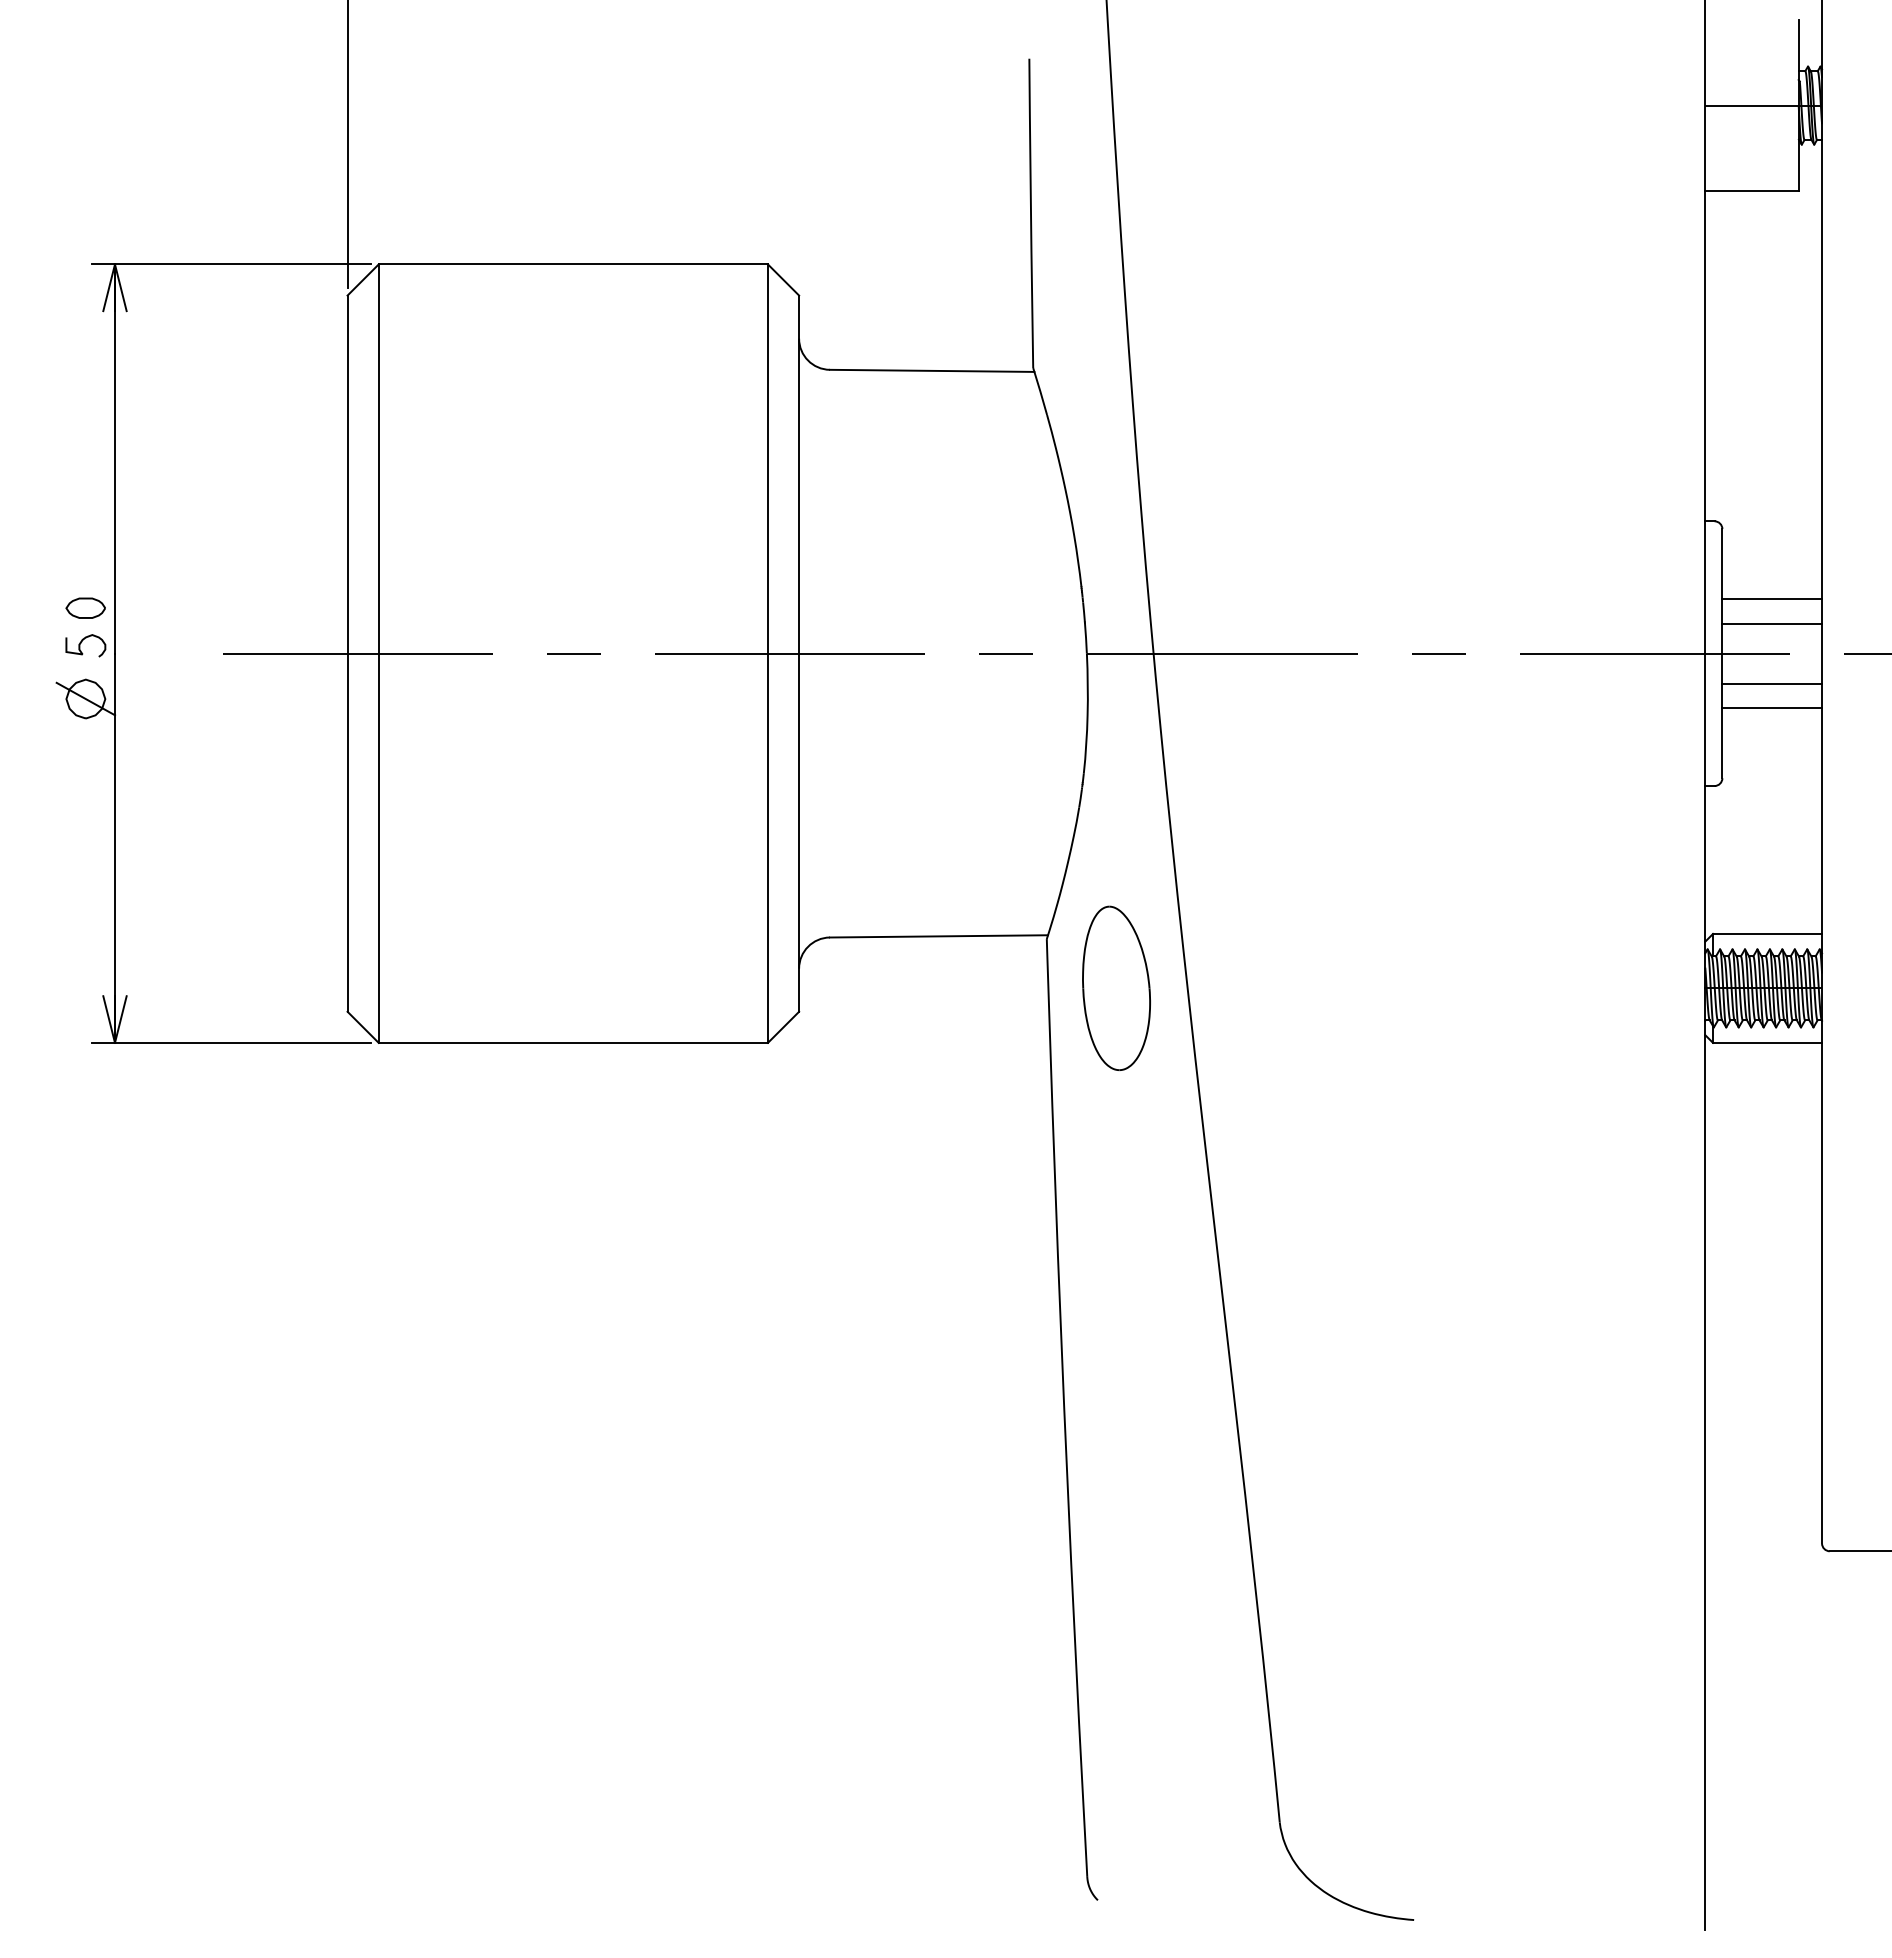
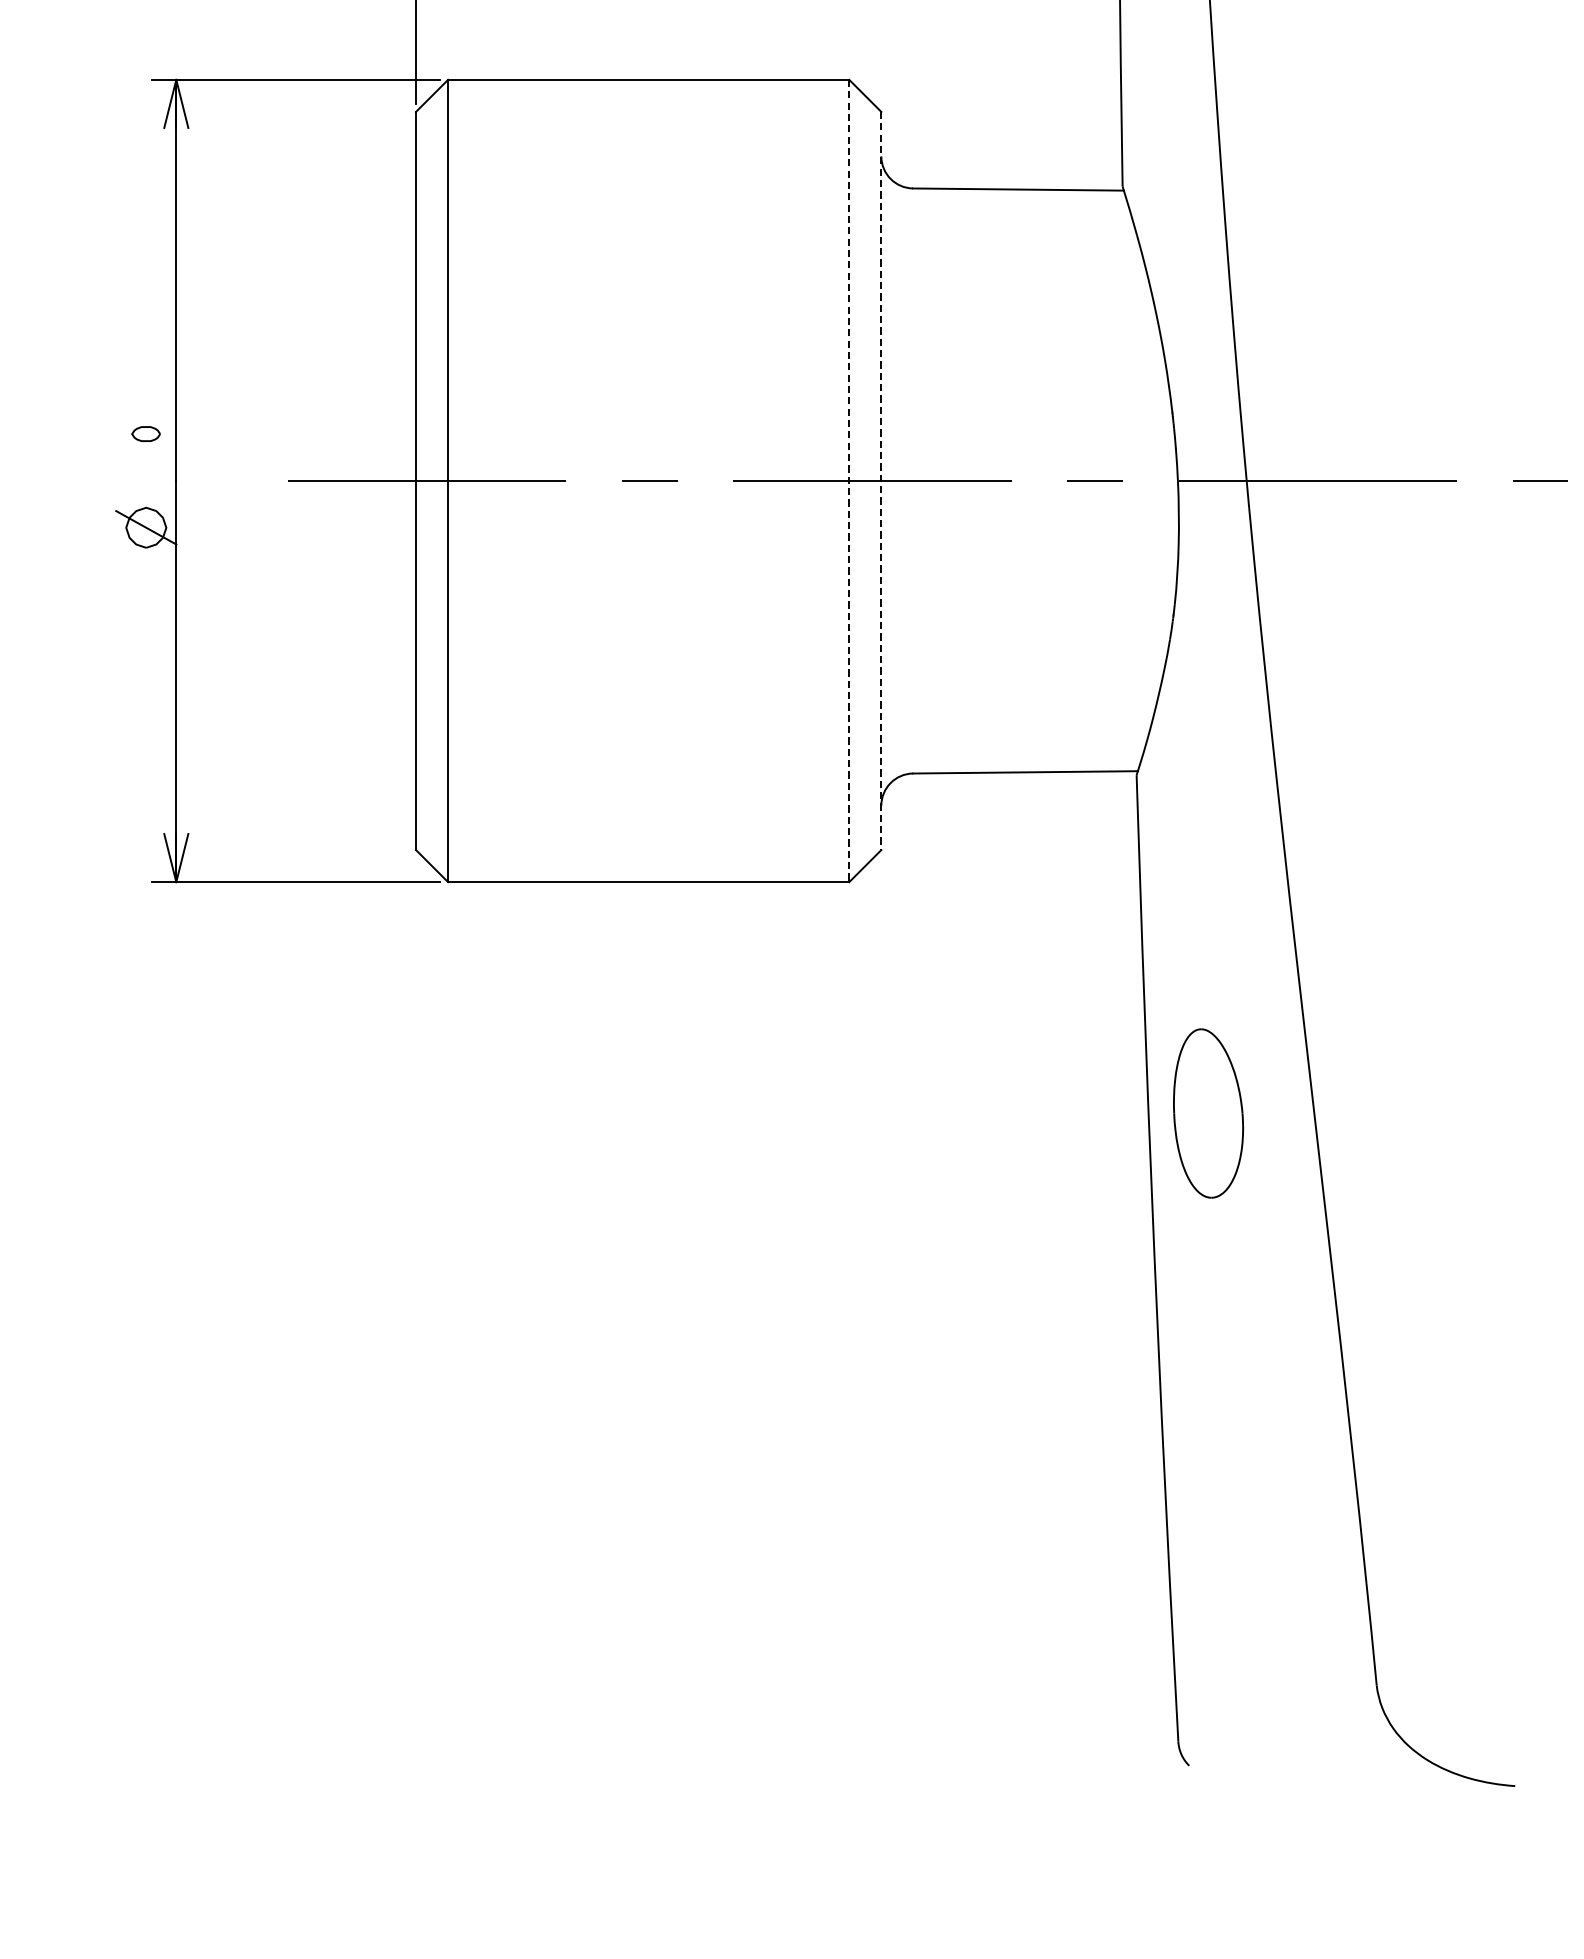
part: (85, 607) -> (145, 433), size x0.7
curve: (81, 643) -> (141, 470), removed
line: (767, 654) -> (848, 481), solid -> dashed
line: (799, 654) -> (881, 481), solid -> dashed
part: (1116, 987) -> (1208, 1112), moved

